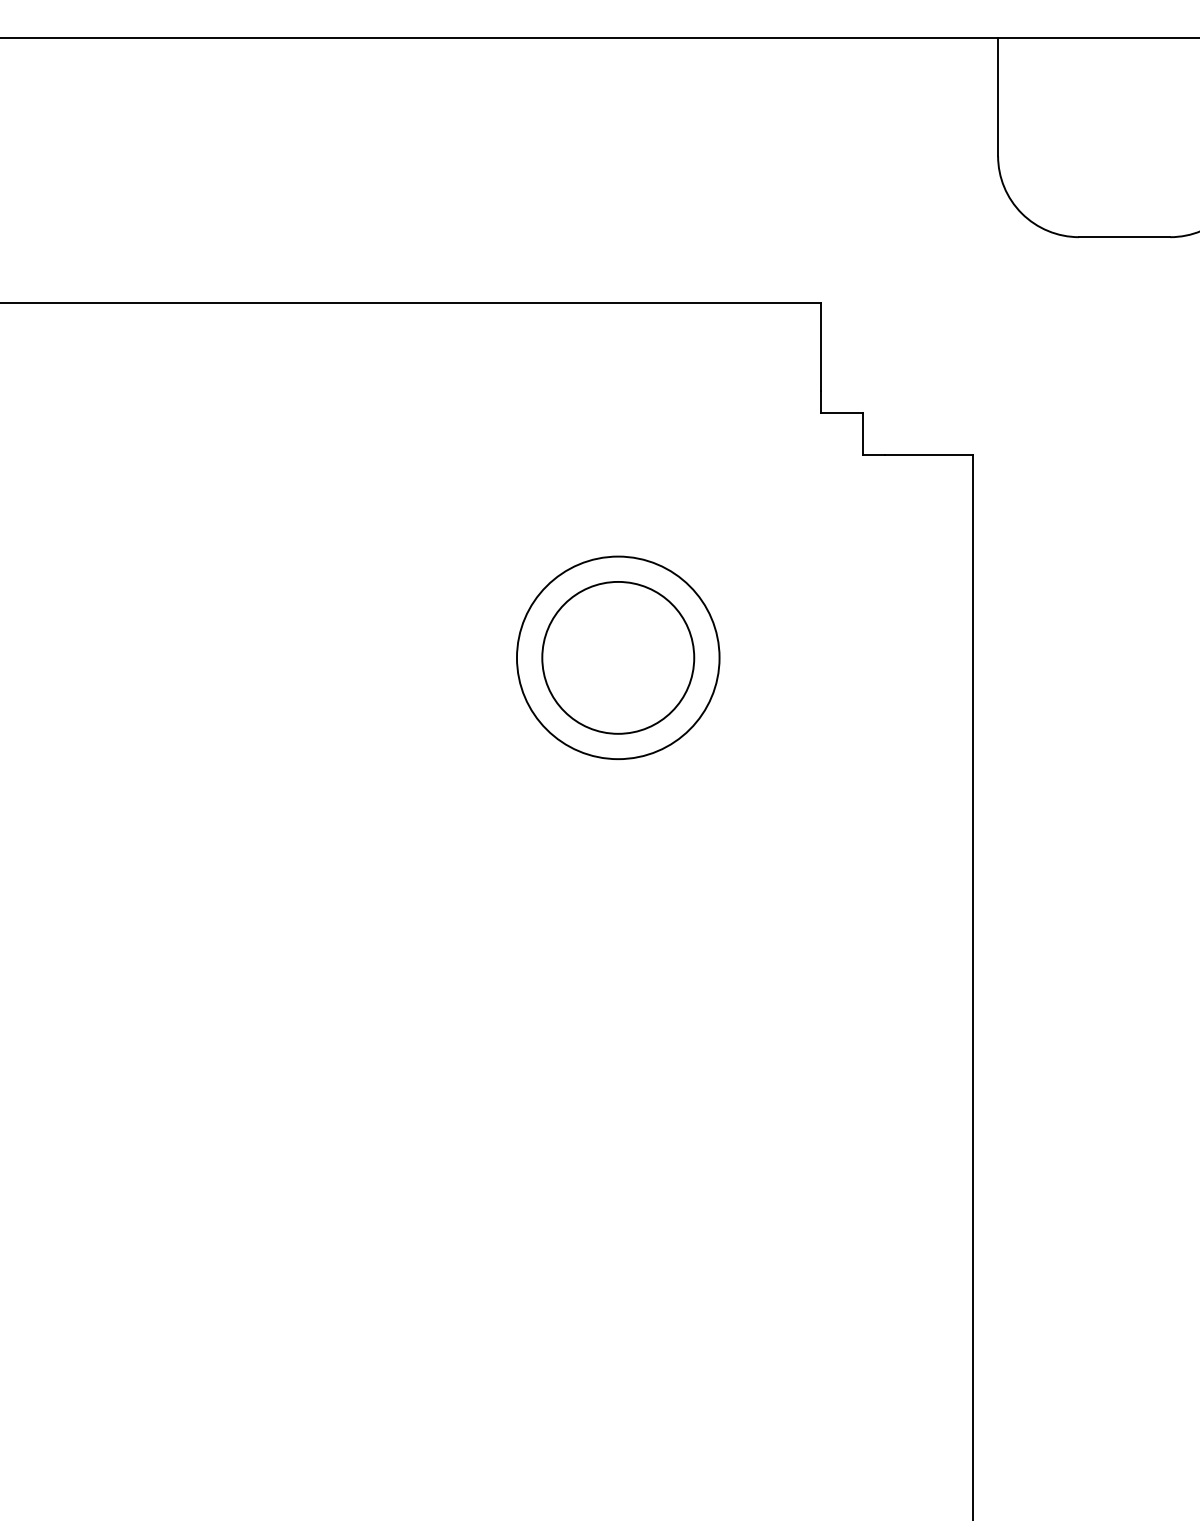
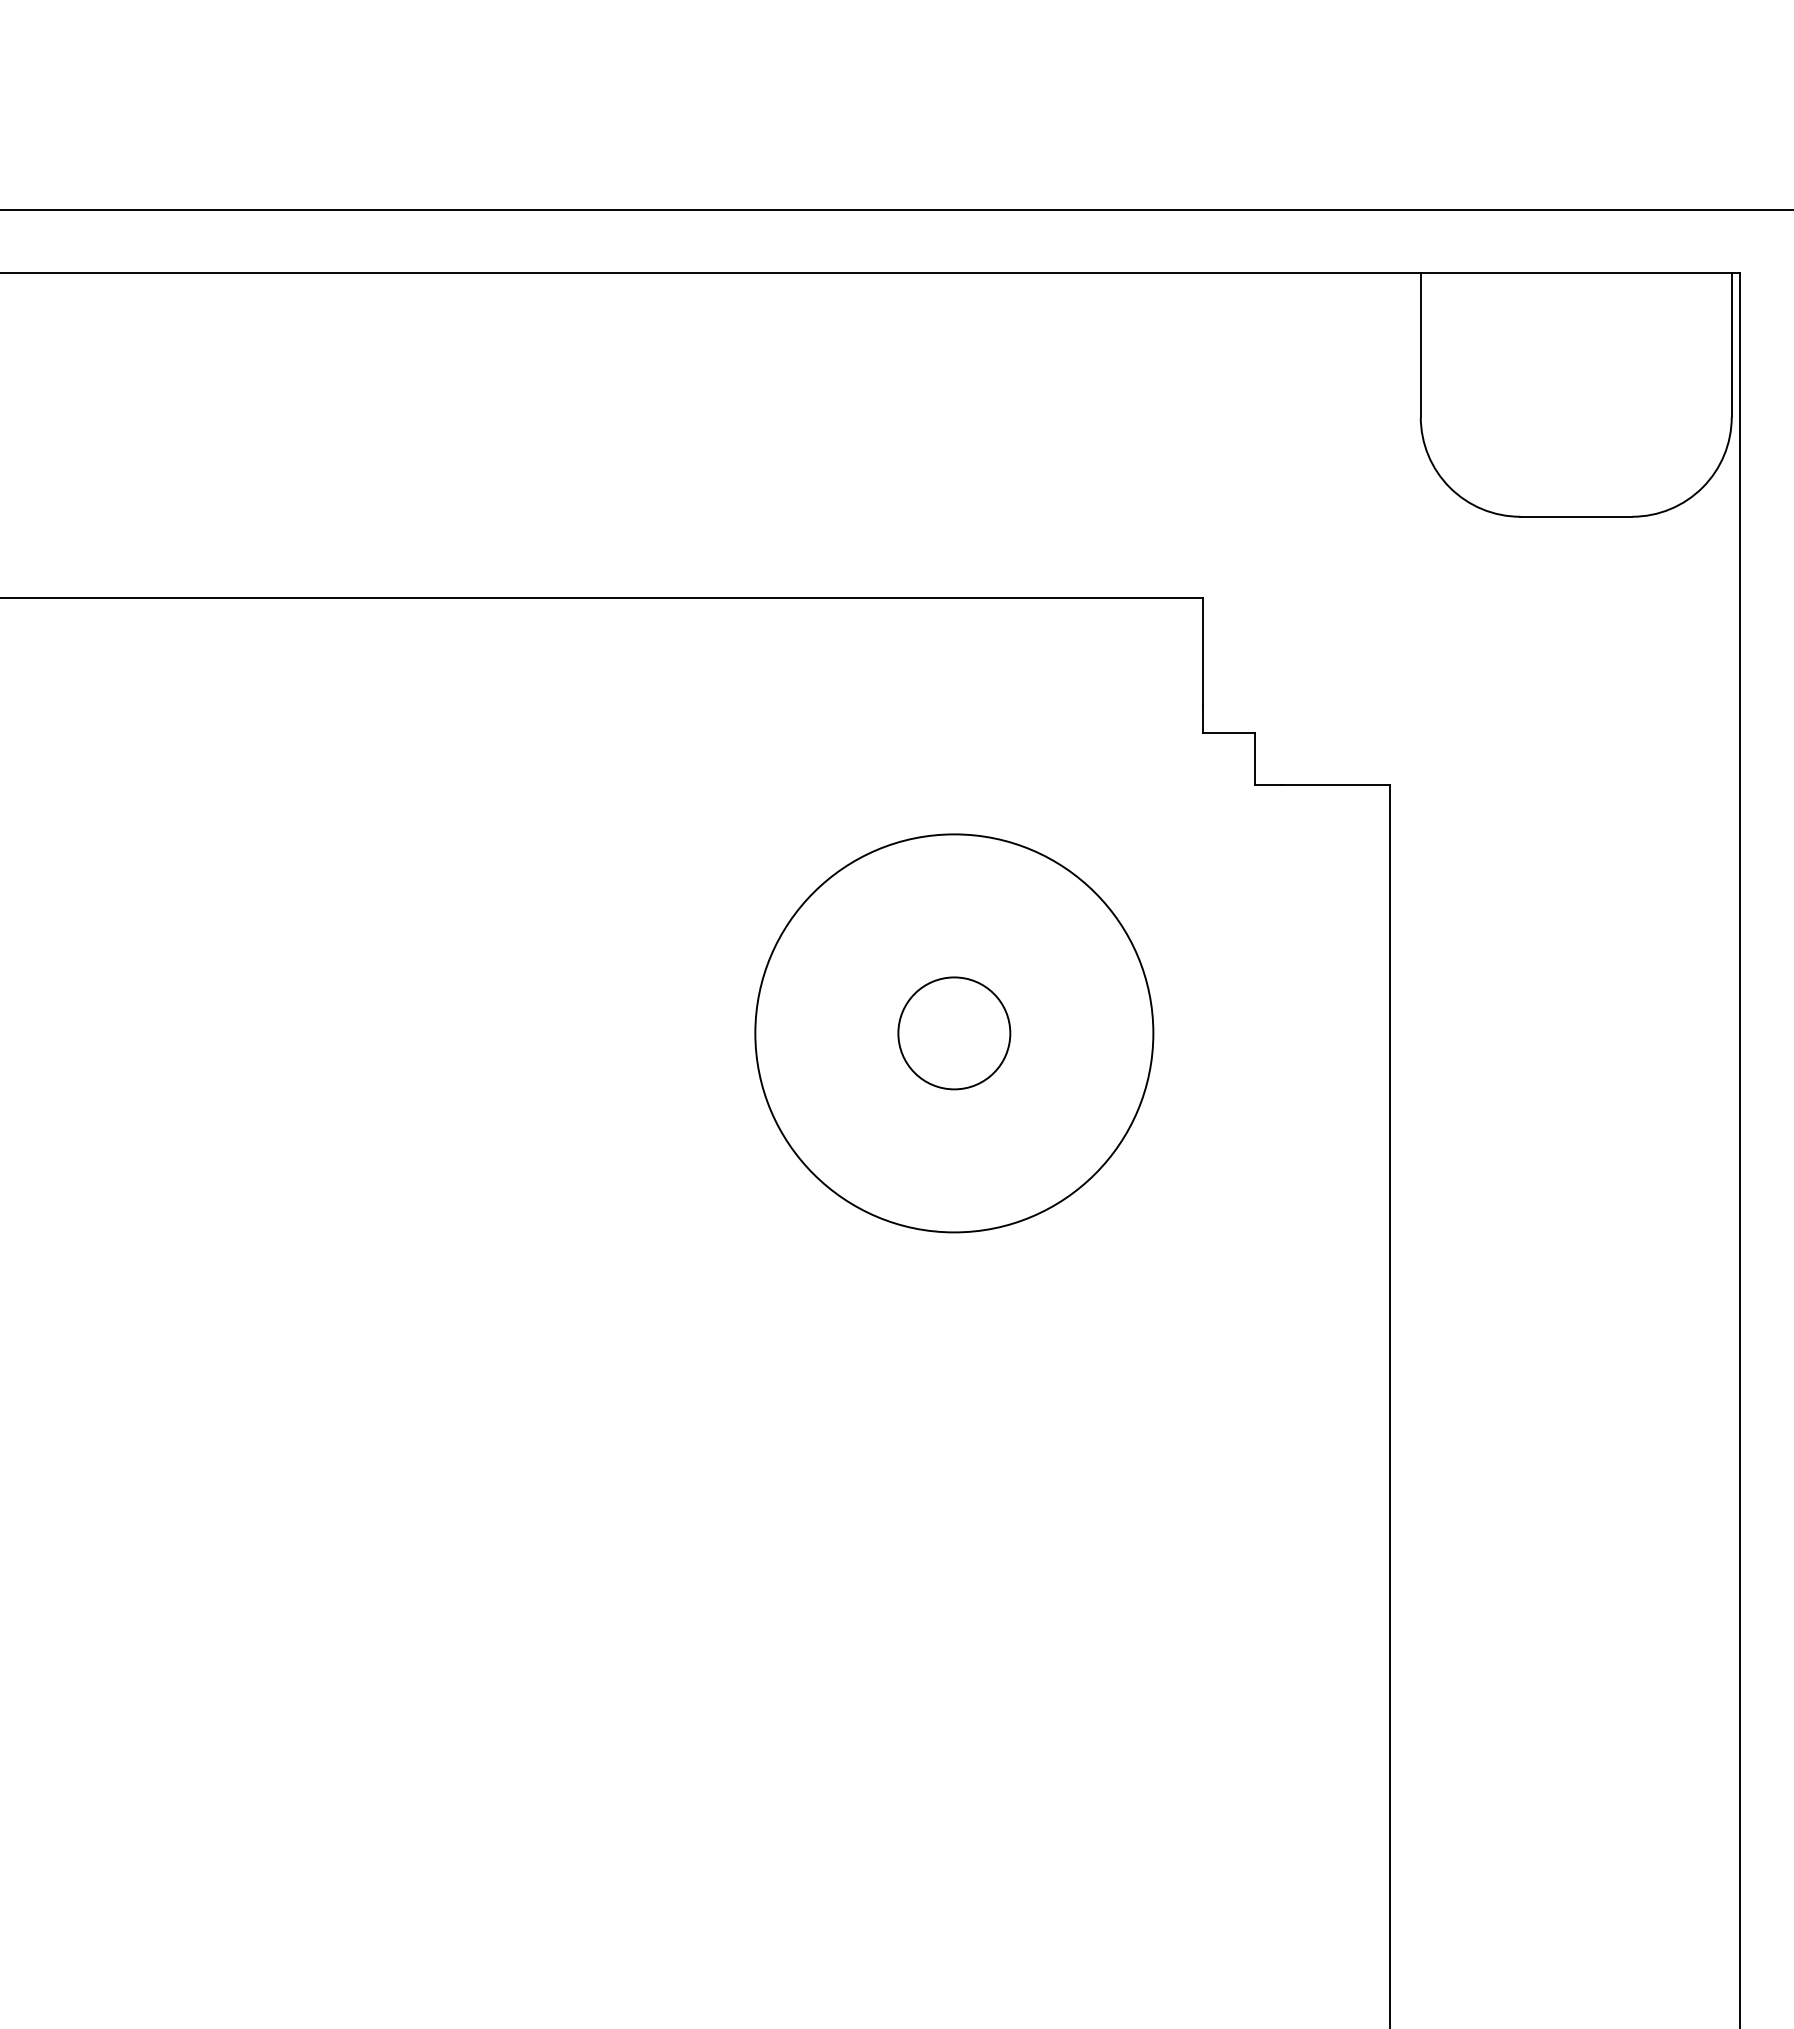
circle: (617, 657) -> (953, 1033), size x1.6
circle: (618, 657) -> (954, 1033), size x0.6

